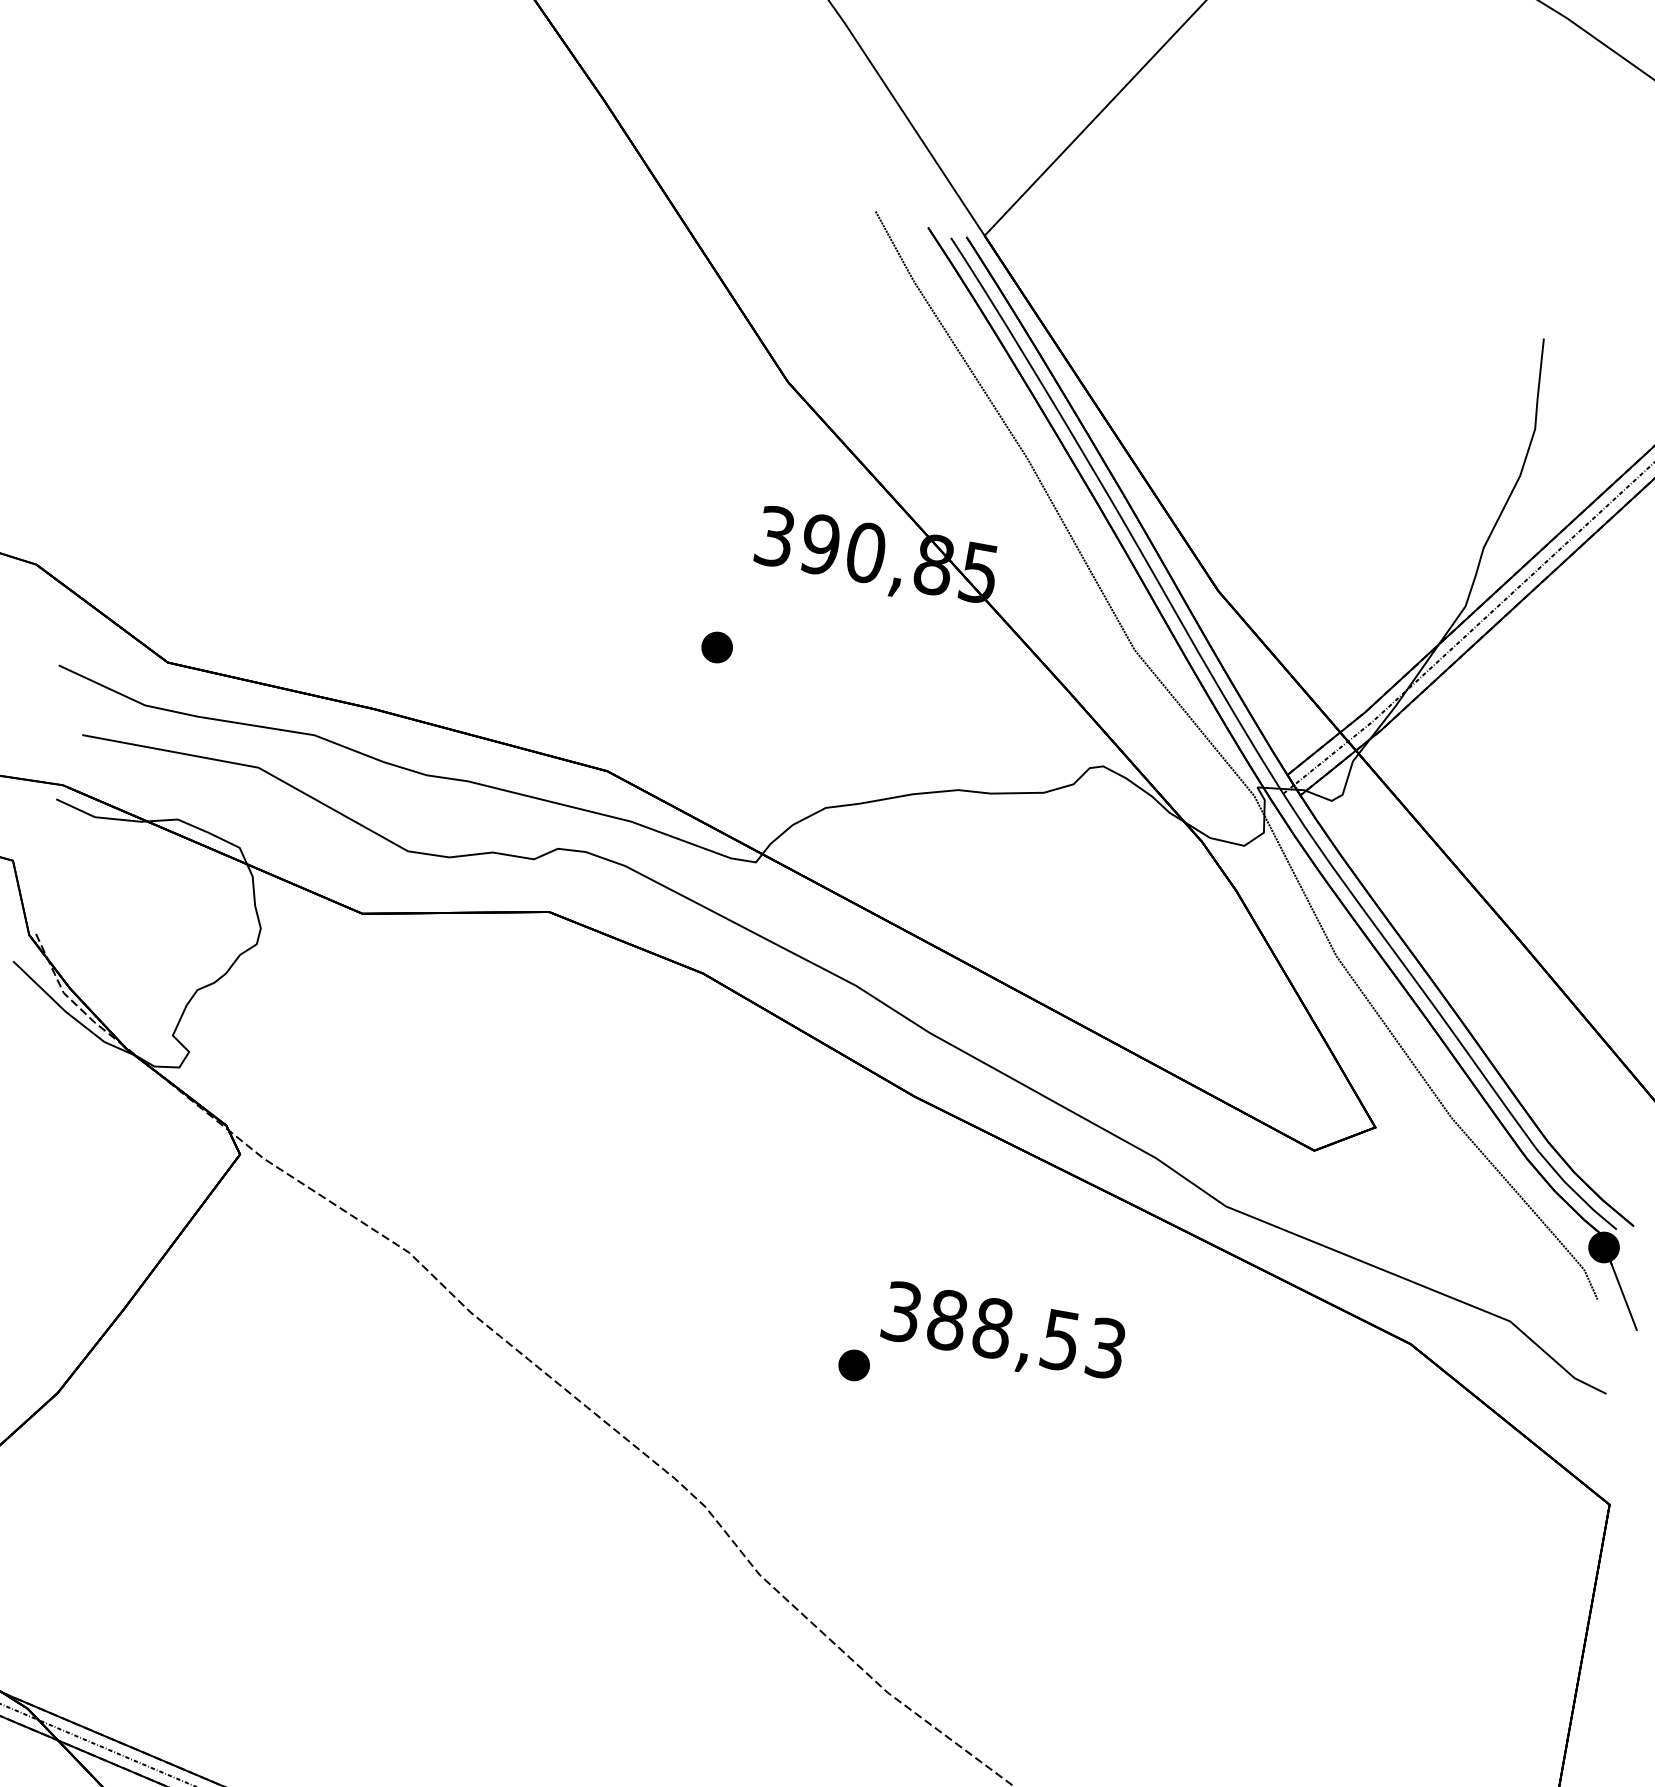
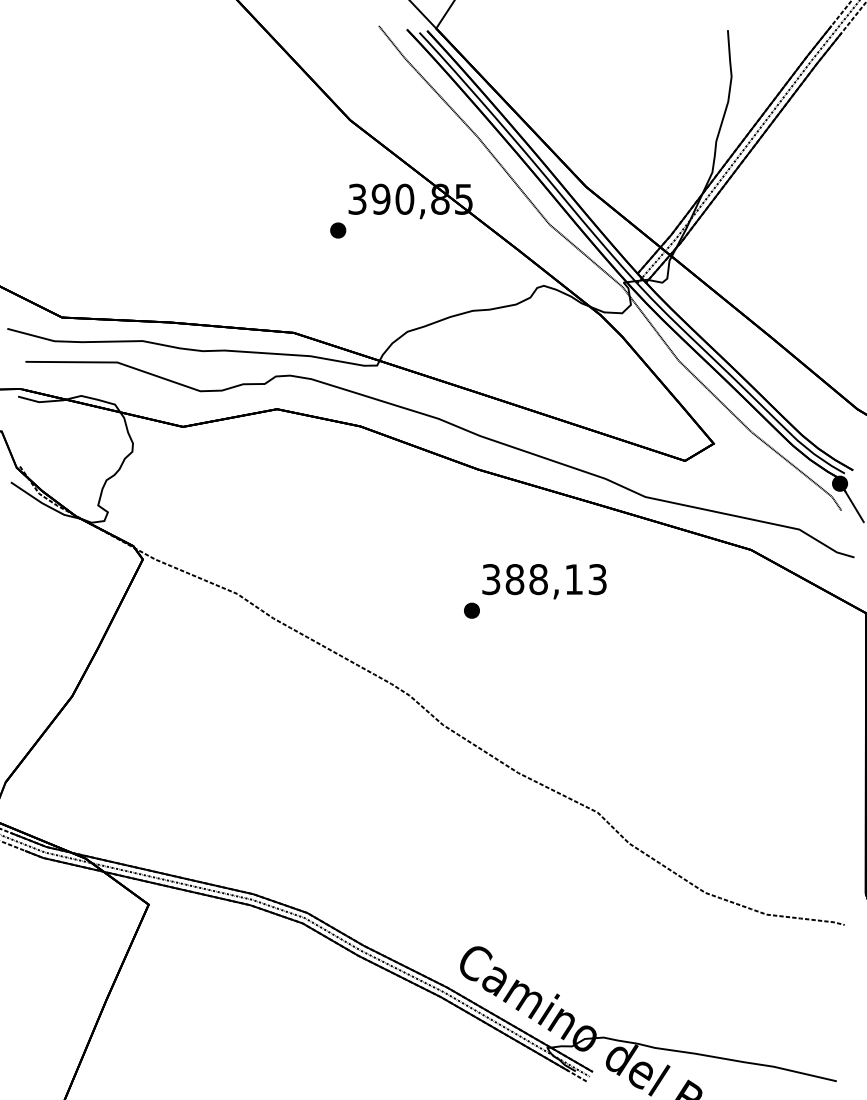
part: (717, 647) -> (338, 230), moved
text: (1059, 1340) -> (573, 579), 388,53 -> 388,13

